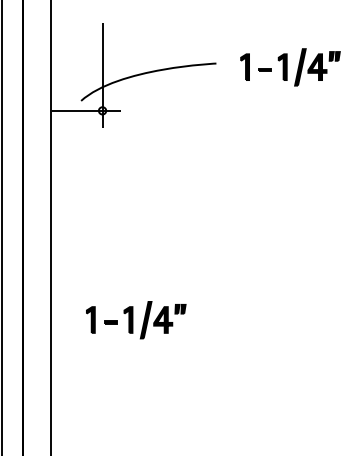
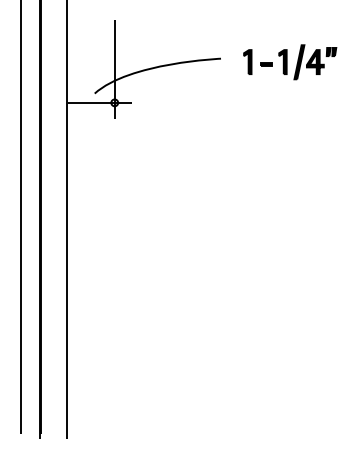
part: (136, 320) -> (146, 298), removed

